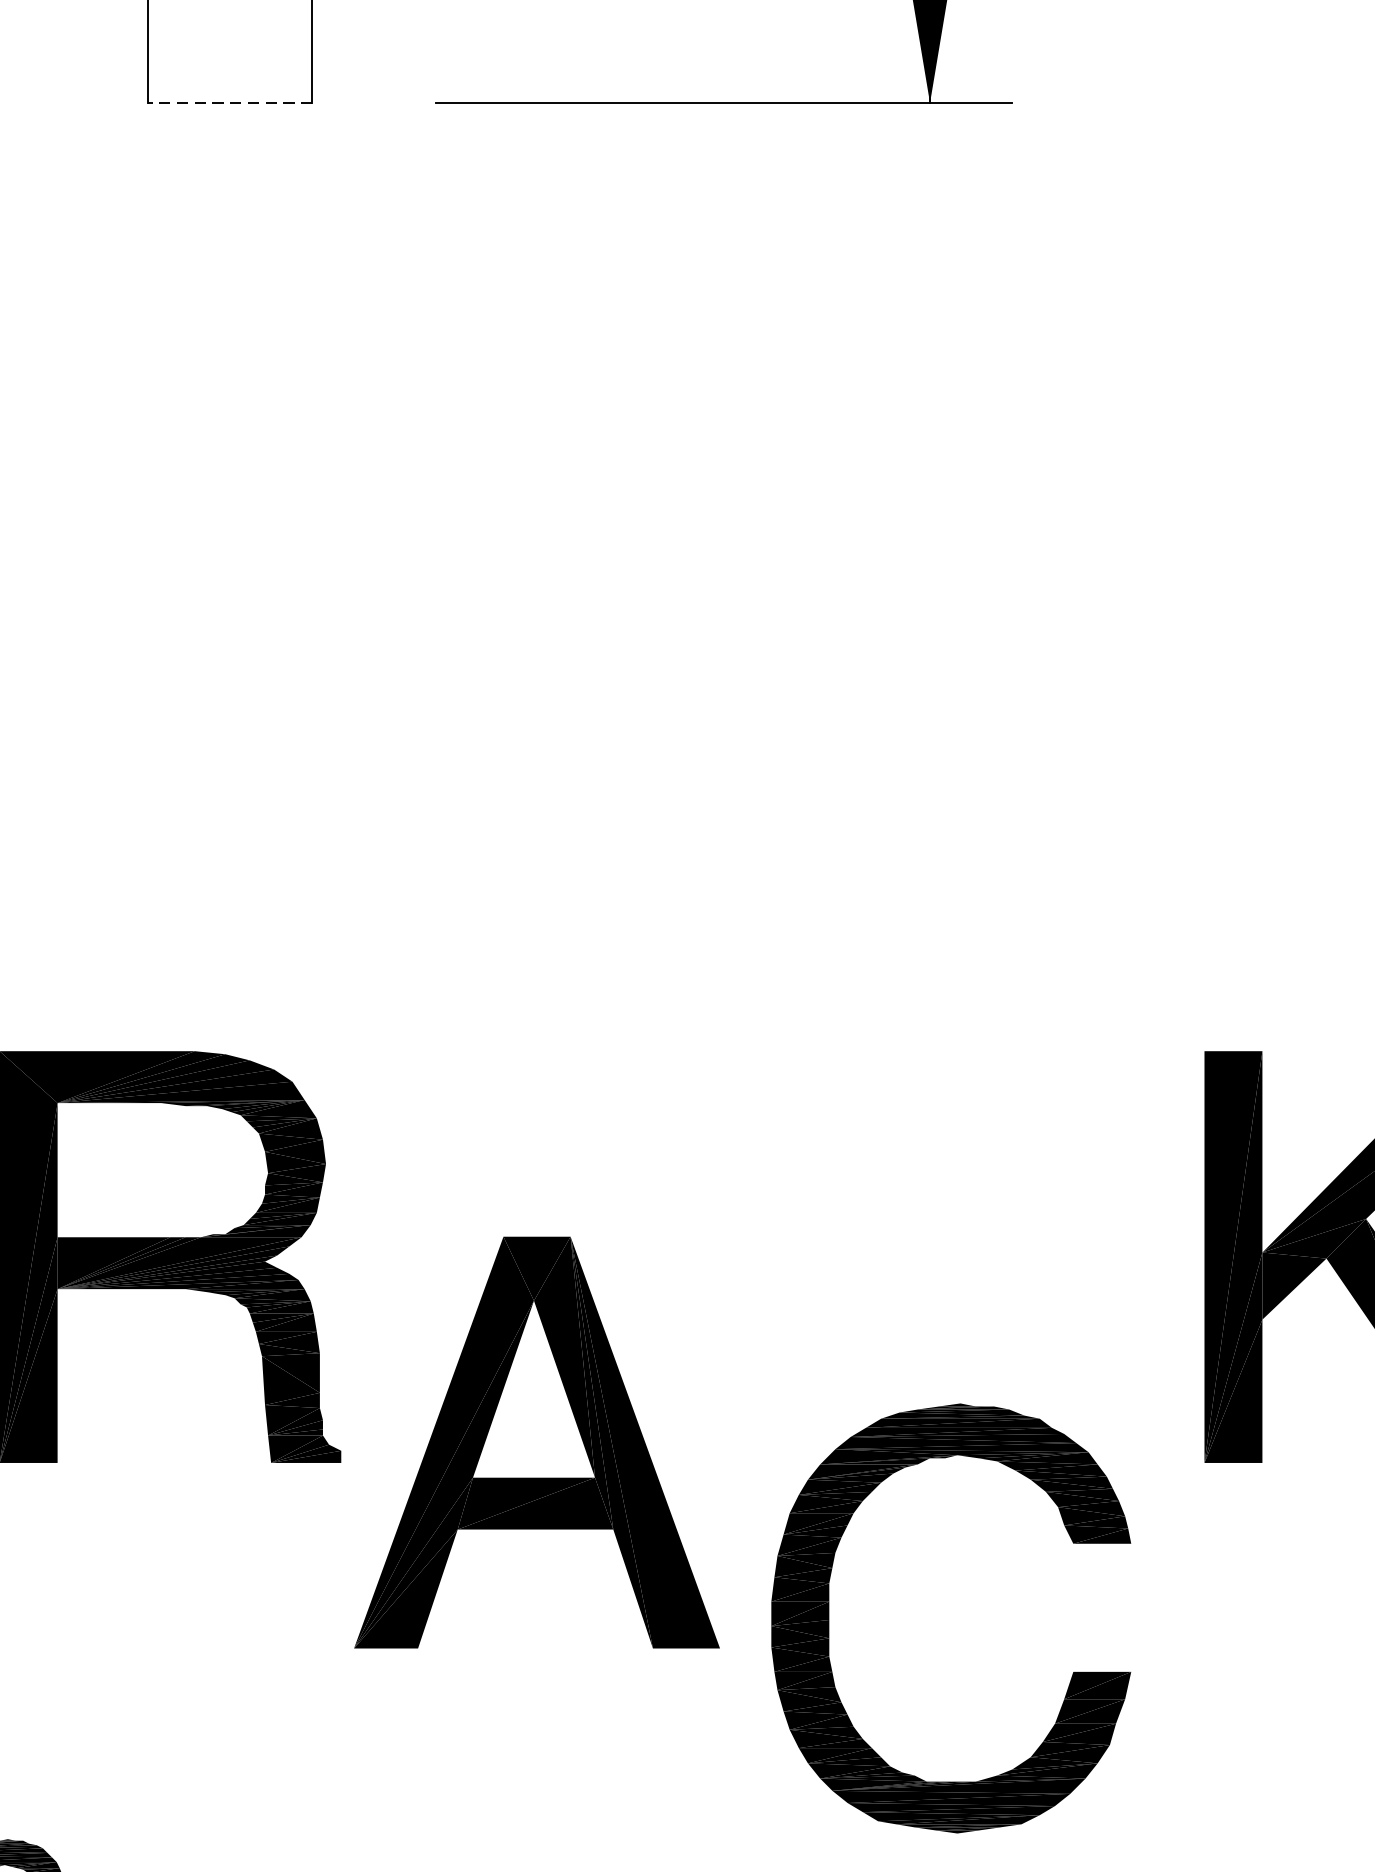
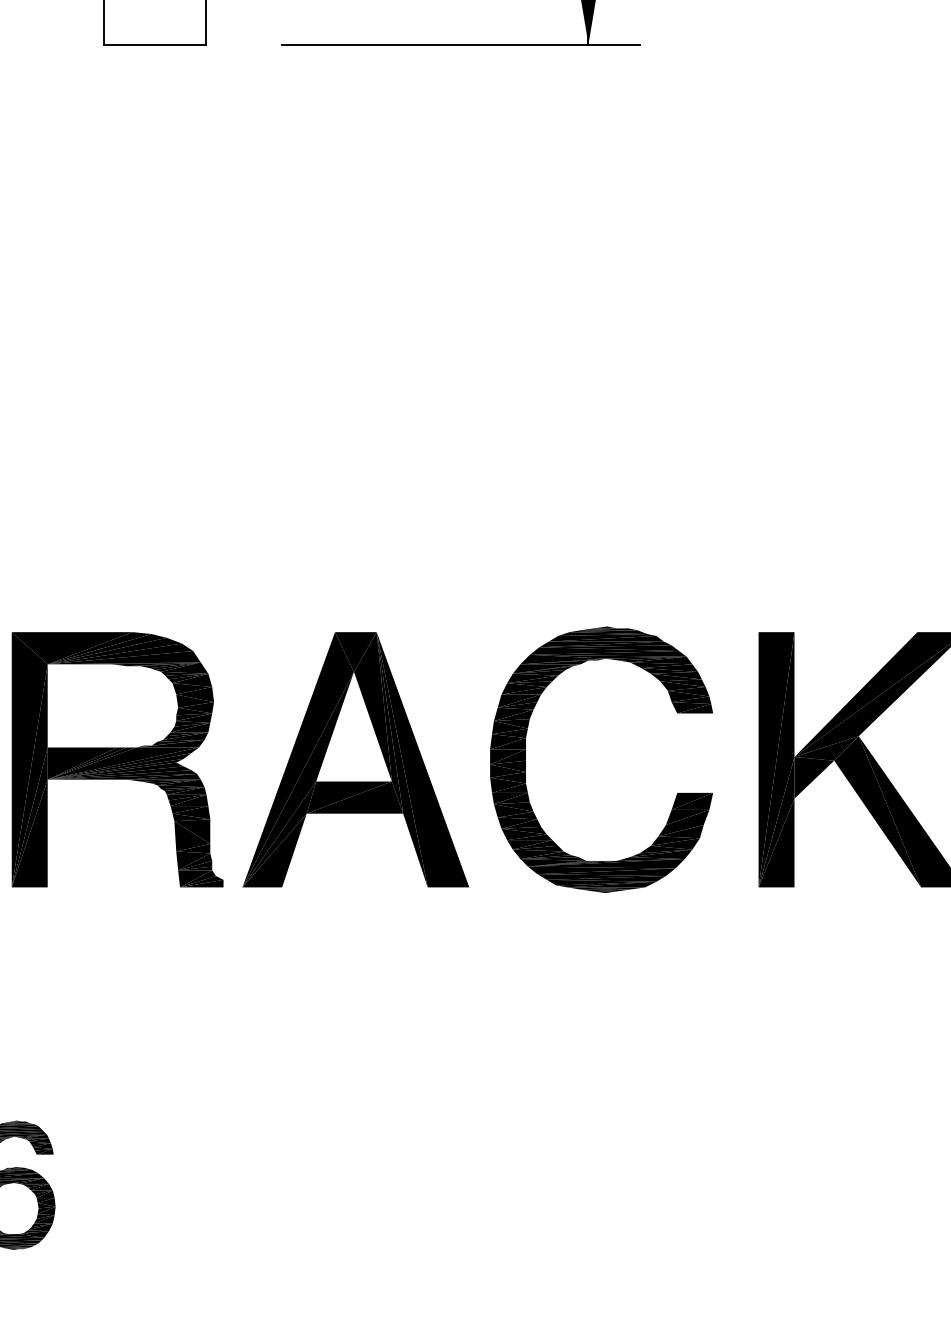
line: (229, 103) -> (154, 44), dashed -> solid
part: (536, 1442) -> (355, 759), moved
part: (828, 1618) -> (525, 759), moved

